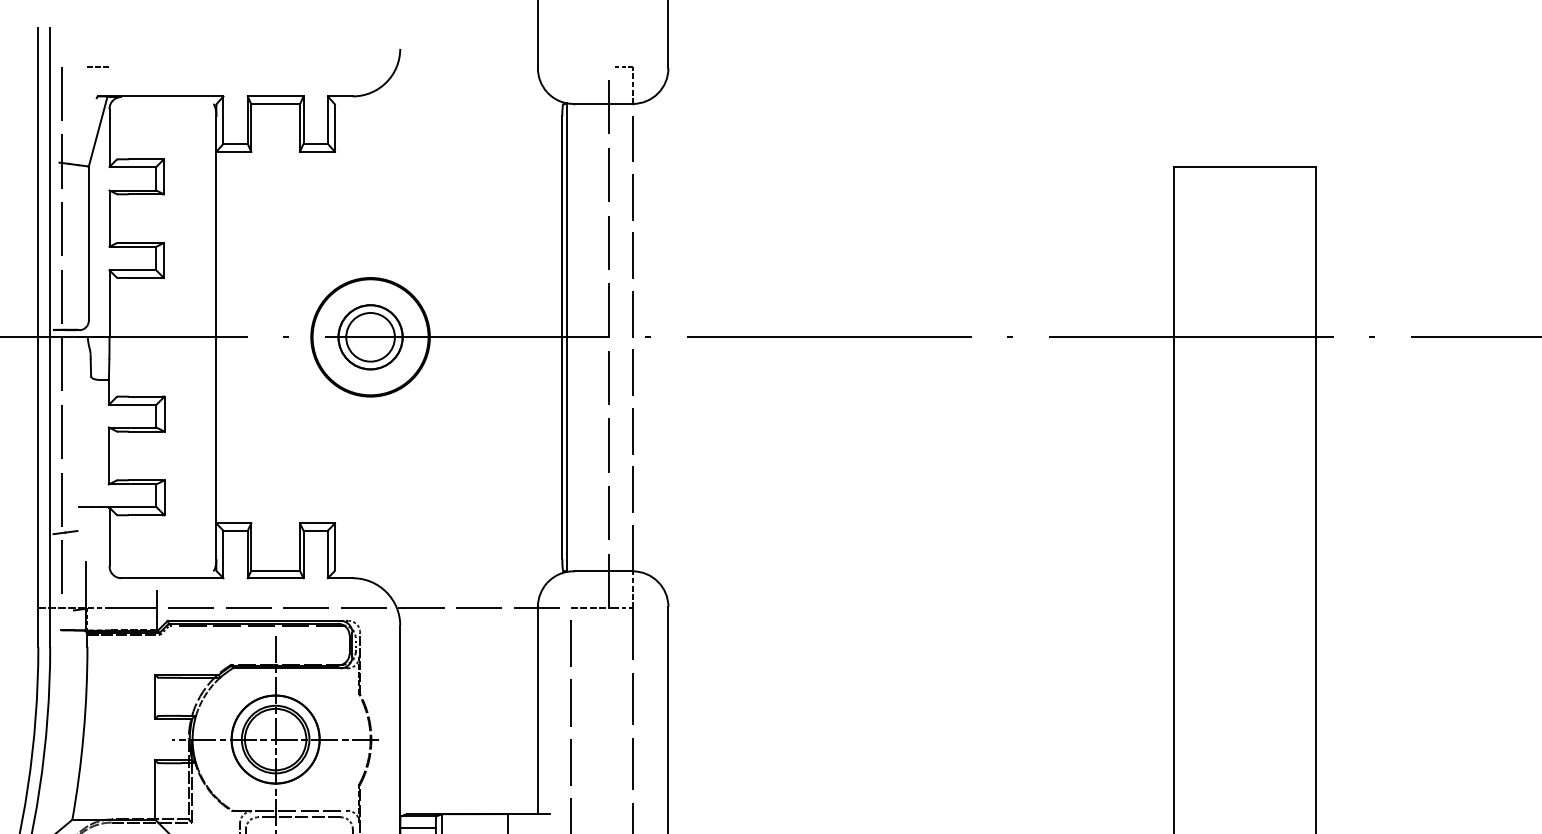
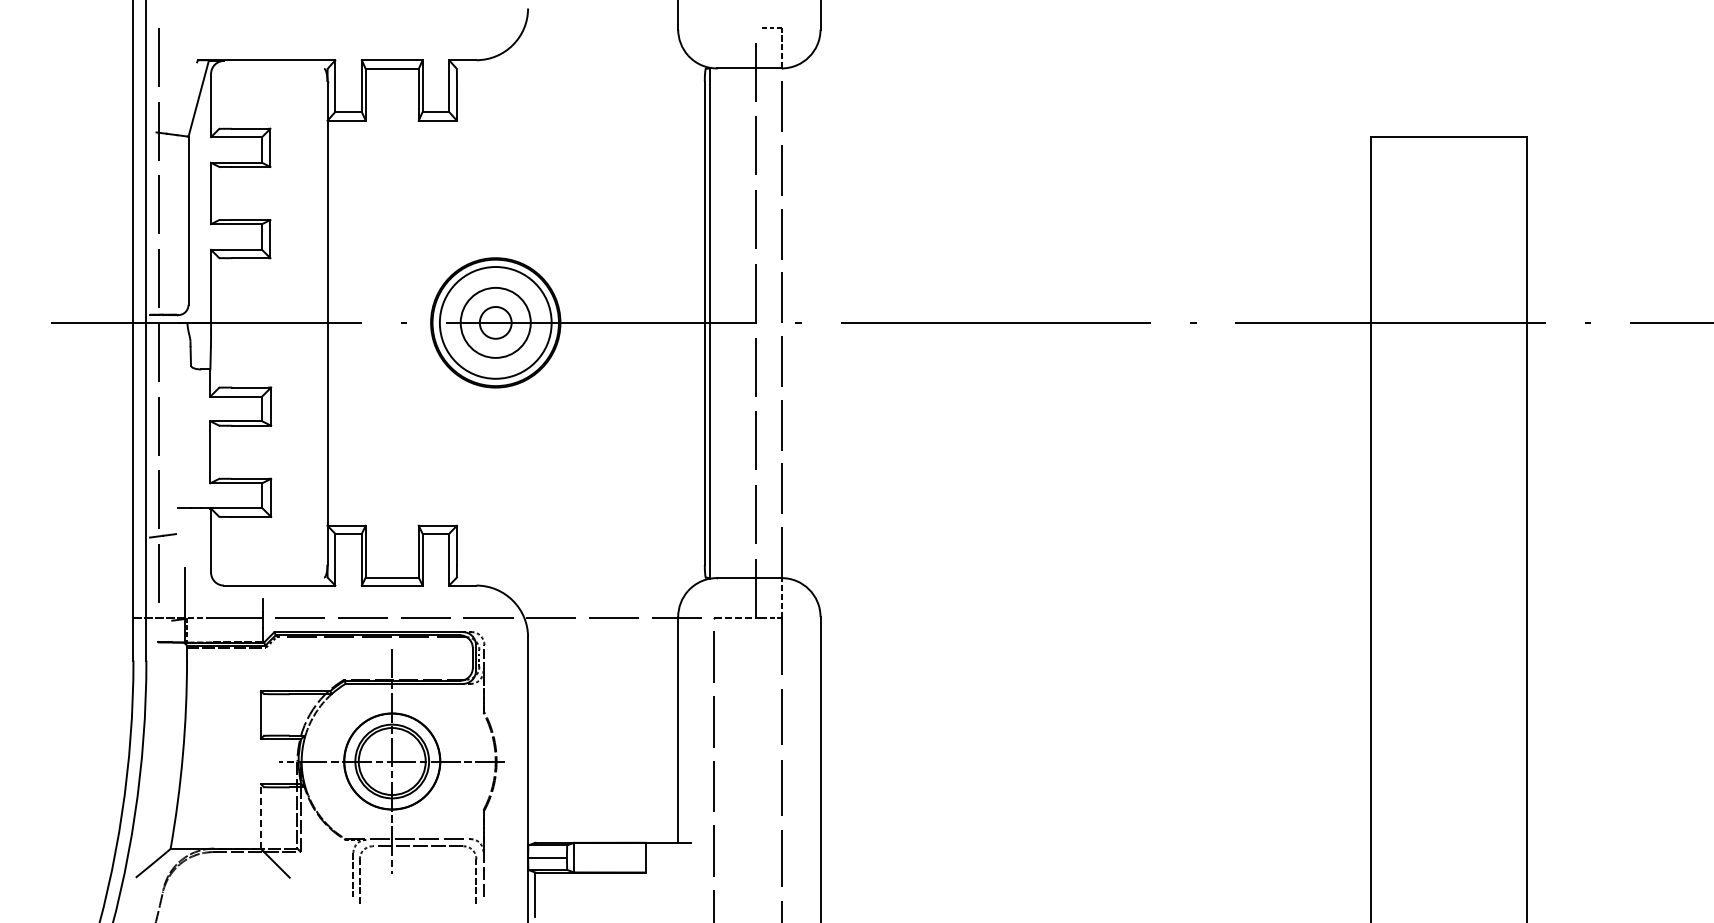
line: (97, 66) -> (198, 27), removed
circle: (370, 336) -> (495, 322), size x0.6
circle: (370, 336) -> (495, 322), size x1.6
line: (155, 789) -> (261, 816), solid -> dashed

